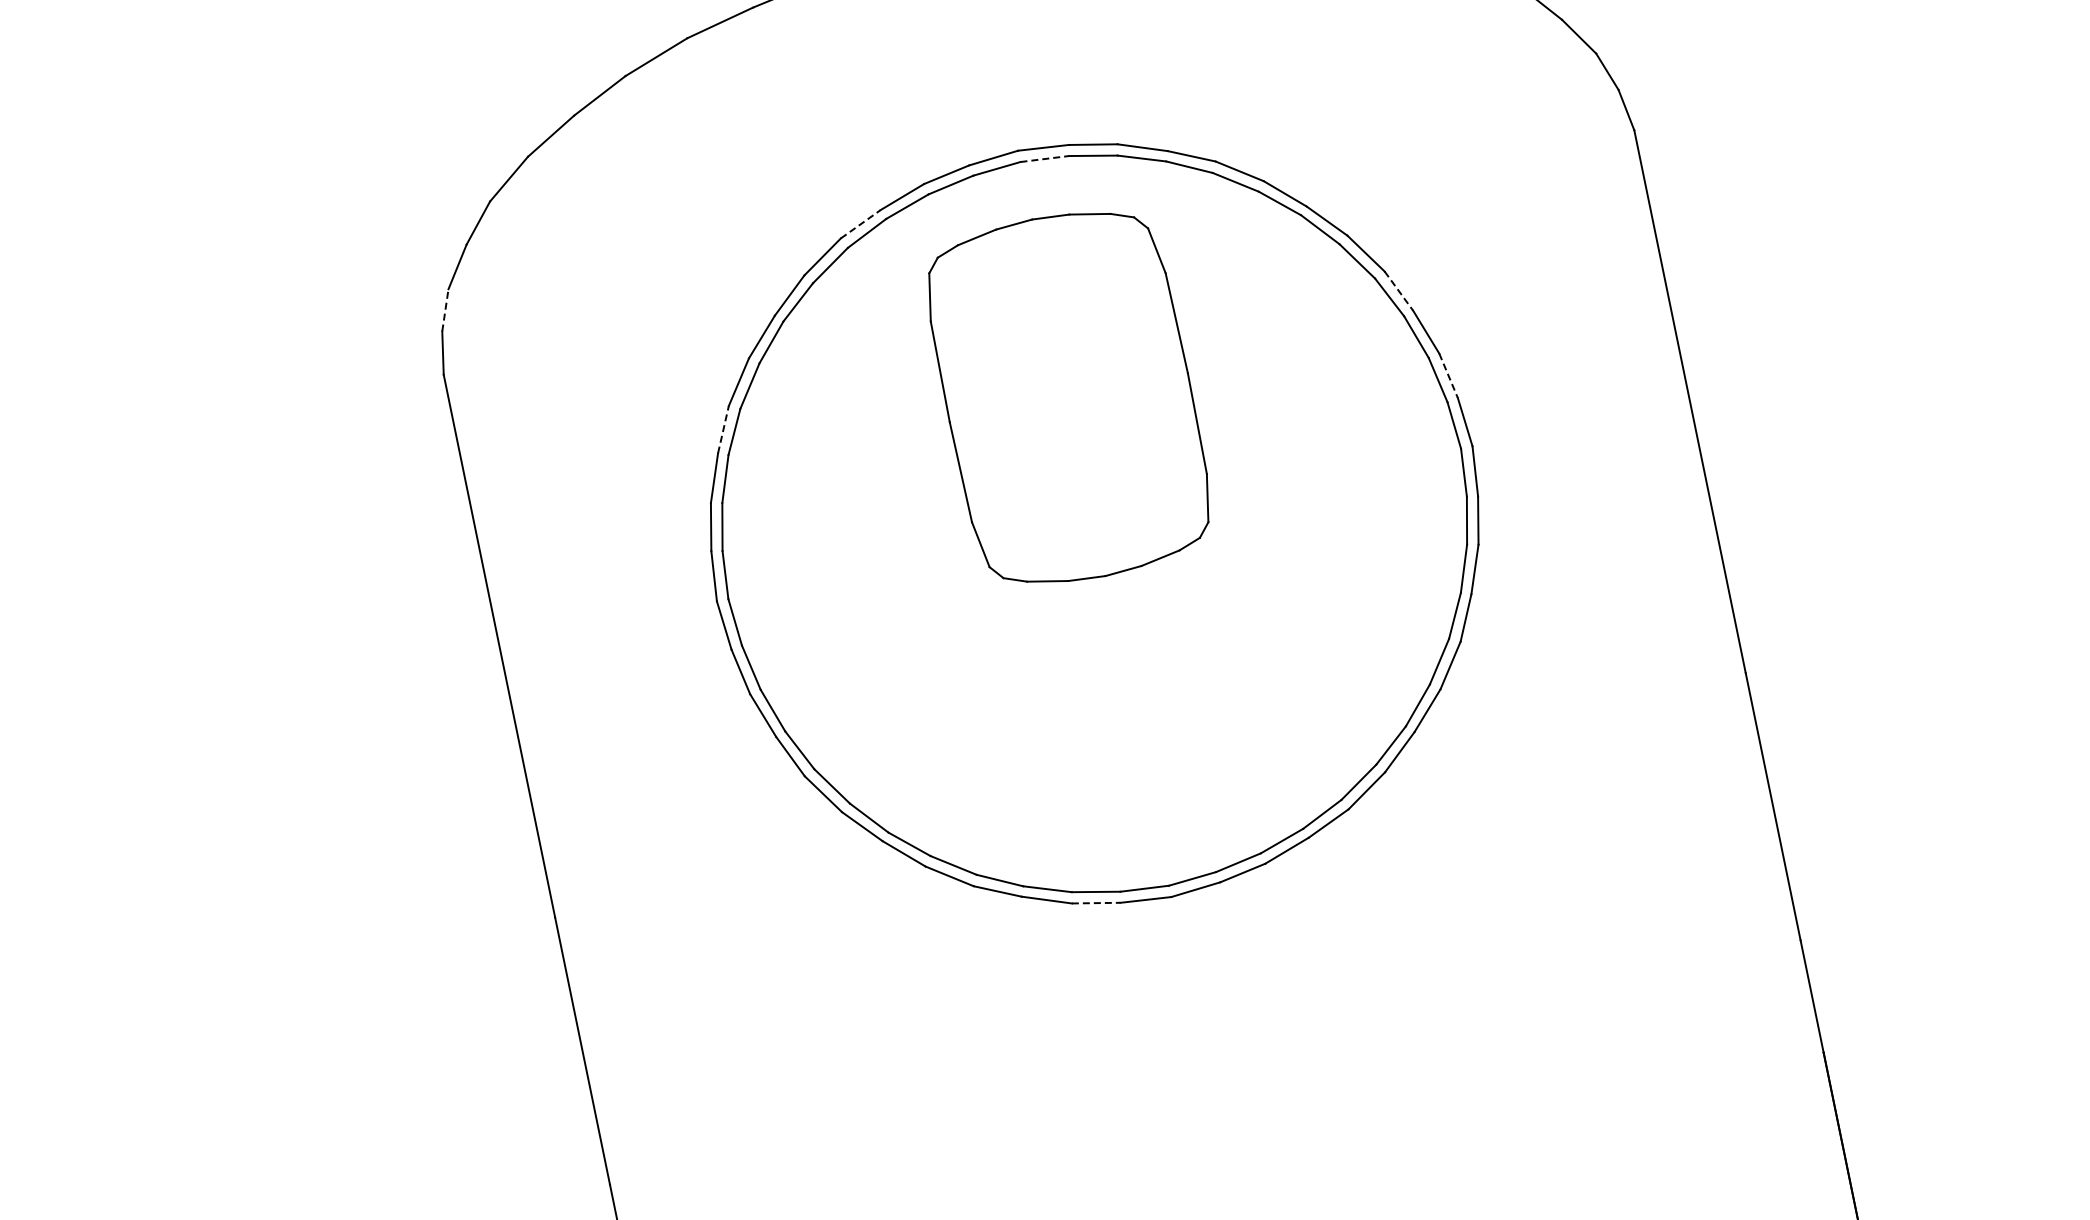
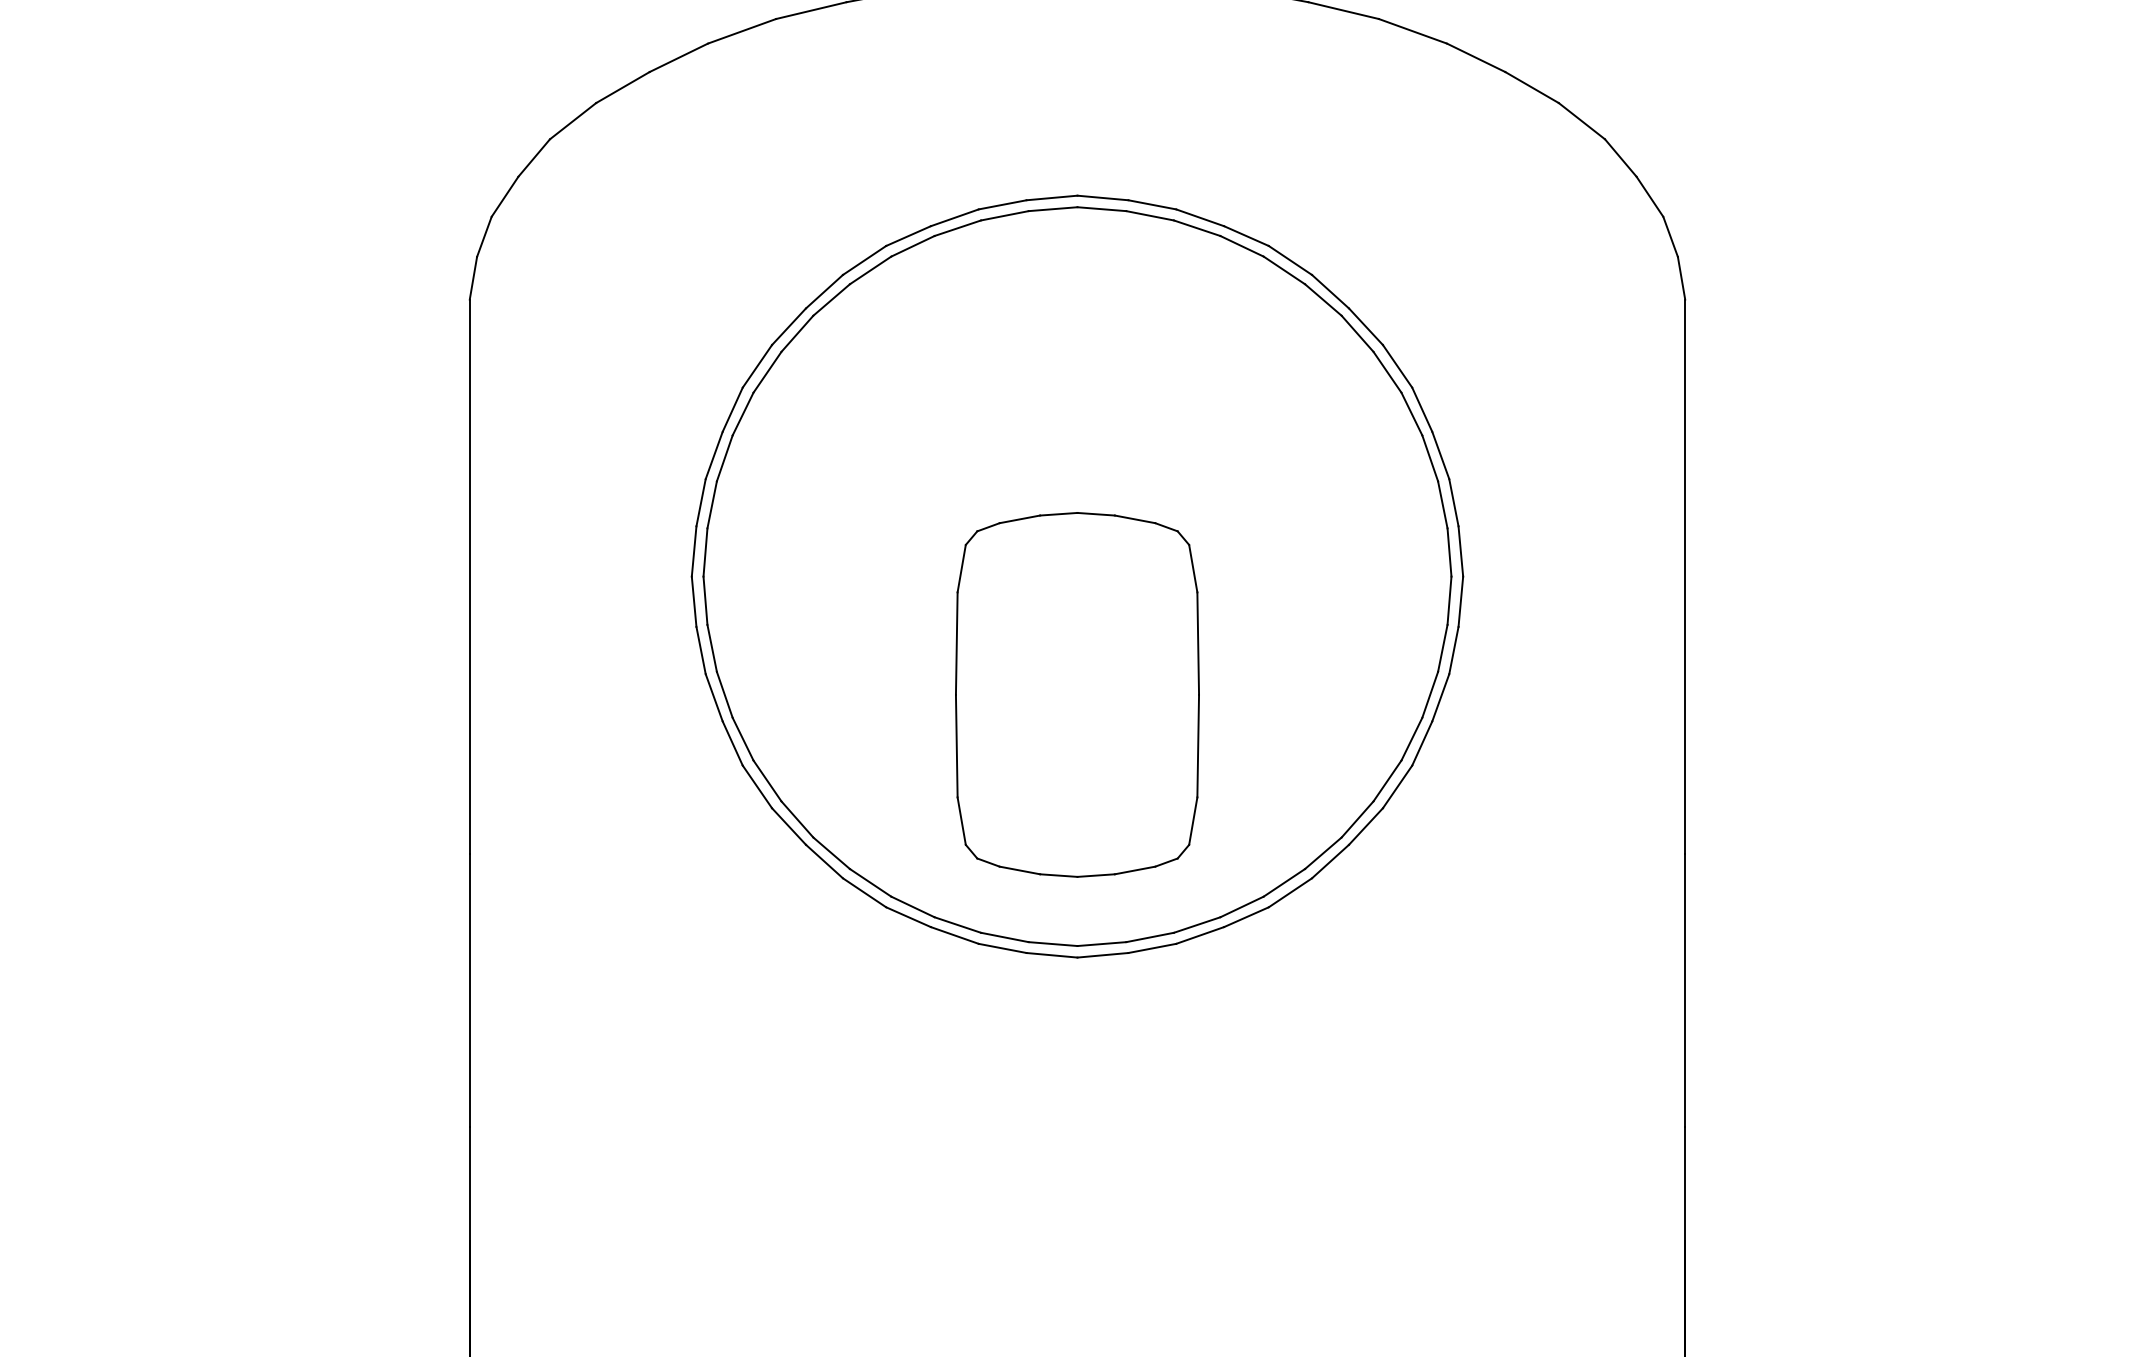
line: (1045, 159) -> (1102, 209), dashed -> solid
line: (861, 223) -> (909, 235), dashed -> solid
line: (1399, 291) -> (1422, 410), dashed -> solid
line: (445, 309) -> (484, 236), dashed -> solid
line: (1449, 376) -> (1454, 503), dashed -> solid
part: (1068, 397) -> (1077, 694), moved
line: (723, 429) -> (732, 409), dashed -> solid
line: (1097, 903) -> (1003, 948), dashed -> solid

